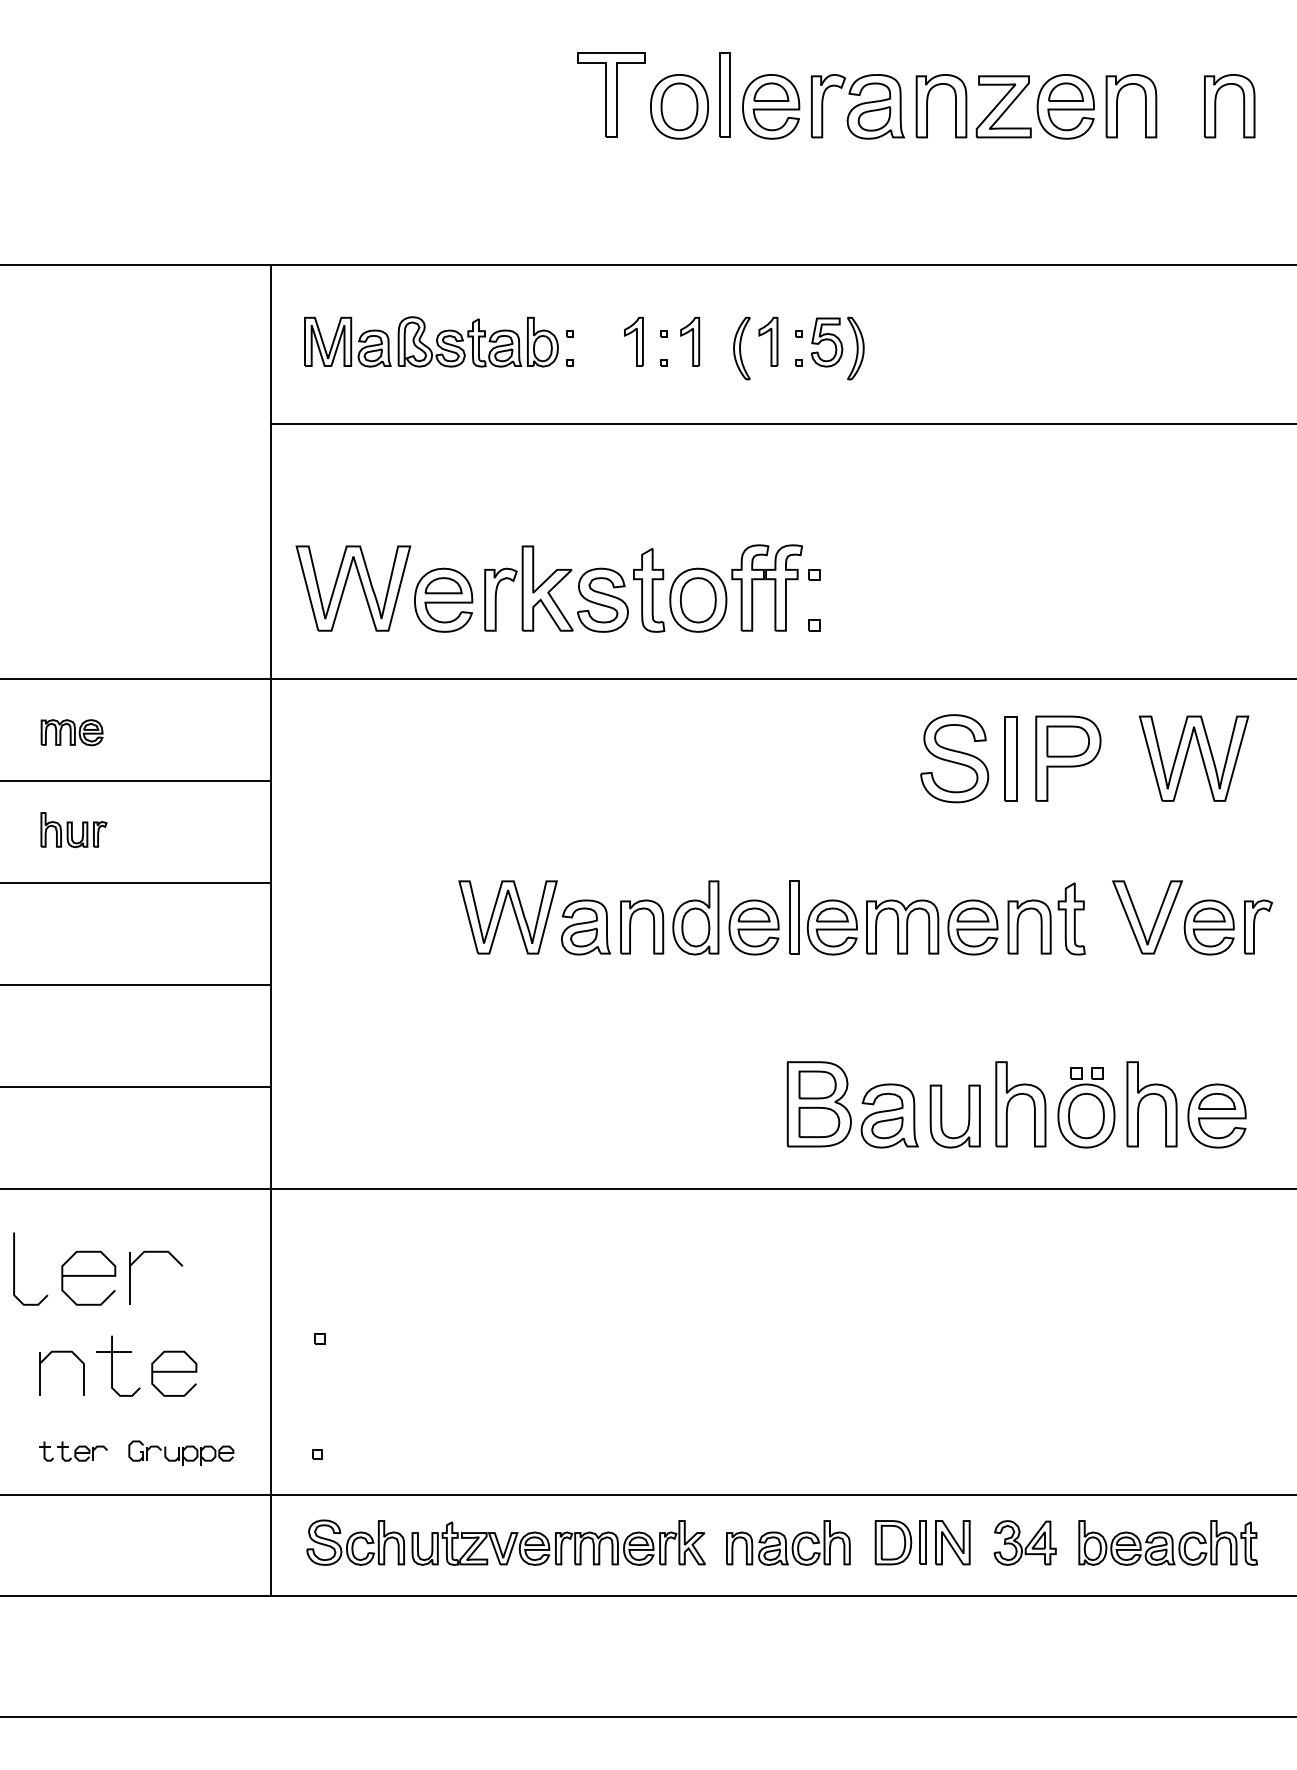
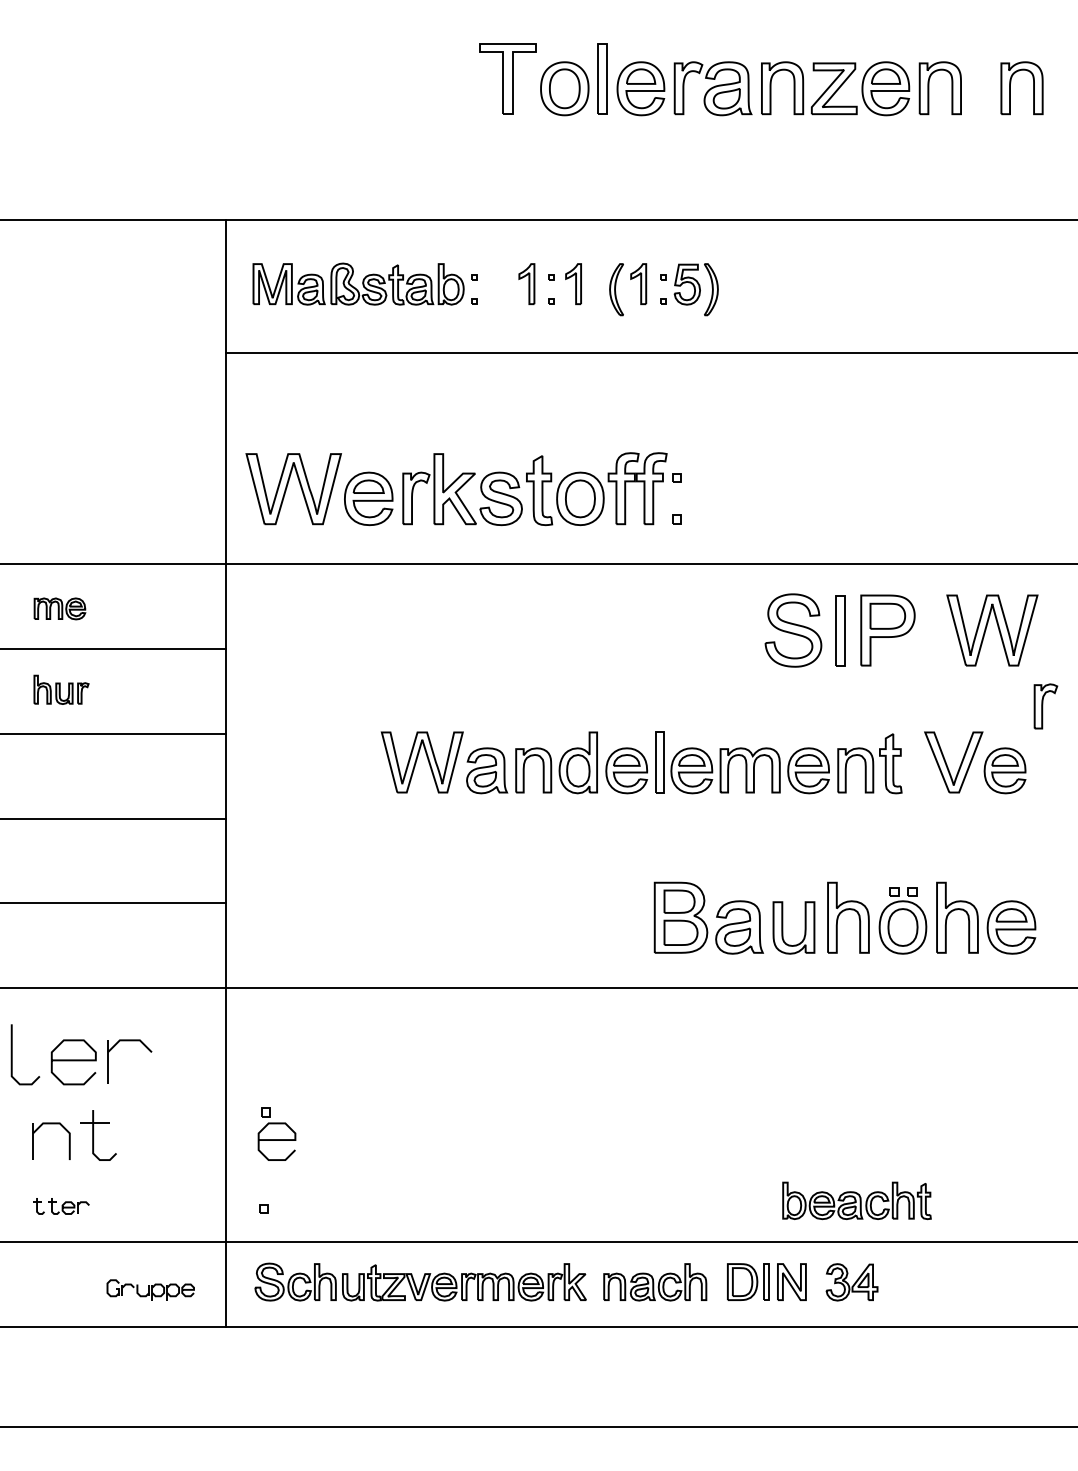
part: (1258, 926) -> (1045, 705), moved
curve: (174, 1372) -> (277, 1140), moved
part: (181, 1452) -> (150, 1289), moved
part: (1167, 1542) -> (856, 1200), moved

